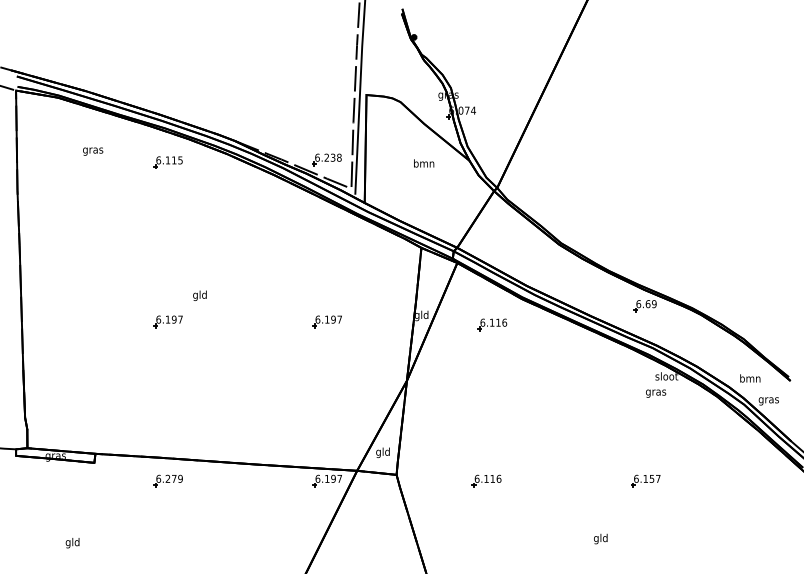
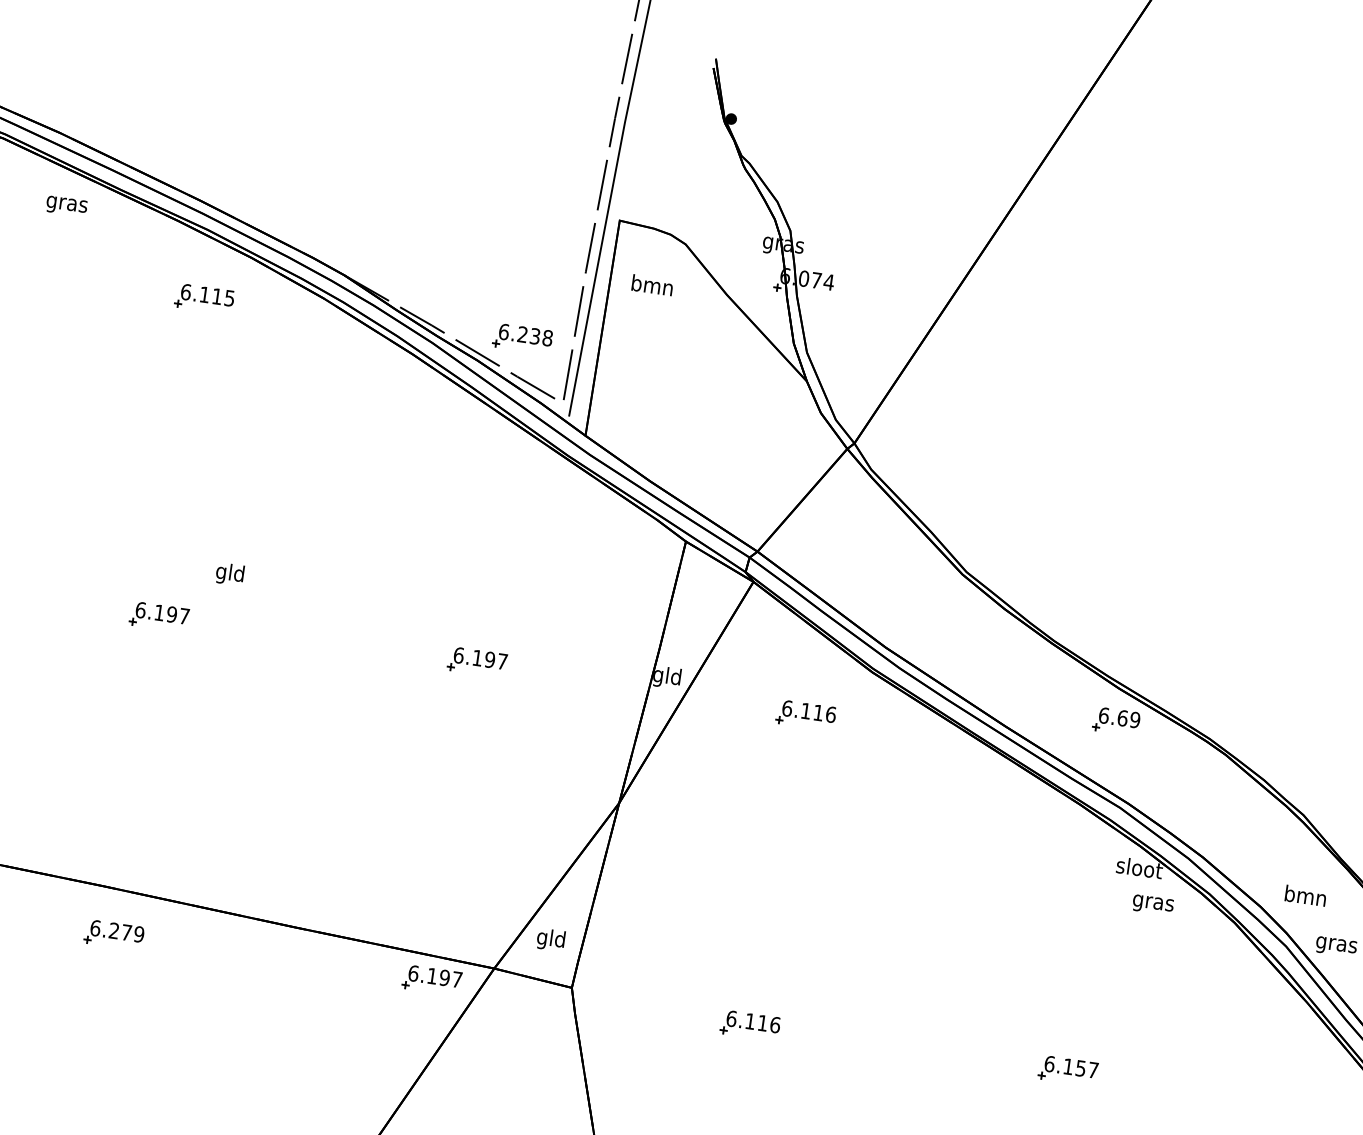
text: (93, 151) -> (67, 206), moved
text: (424, 163) -> (653, 285), moved
text: (656, 393) -> (1154, 904), moved

